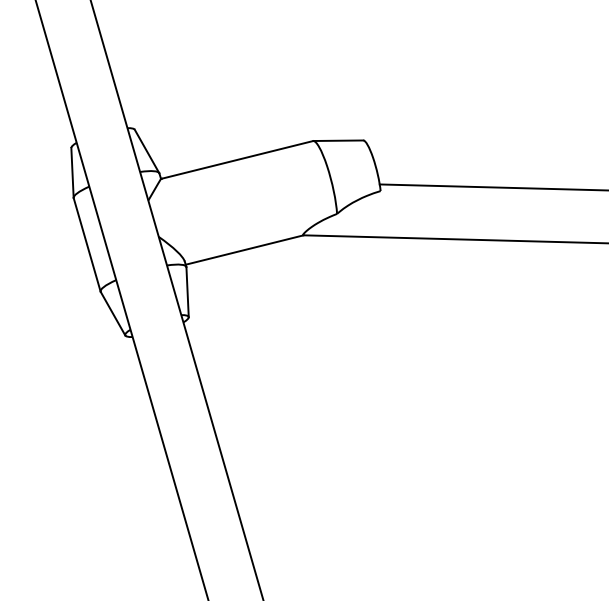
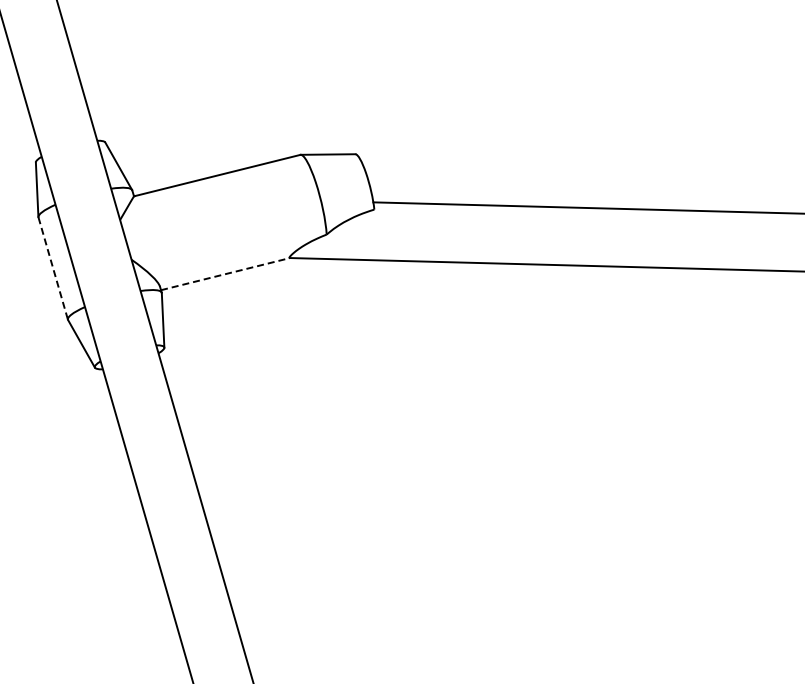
line: (87, 245) -> (53, 269), solid -> dashed
line: (244, 250) -> (225, 274), solid -> dashed

